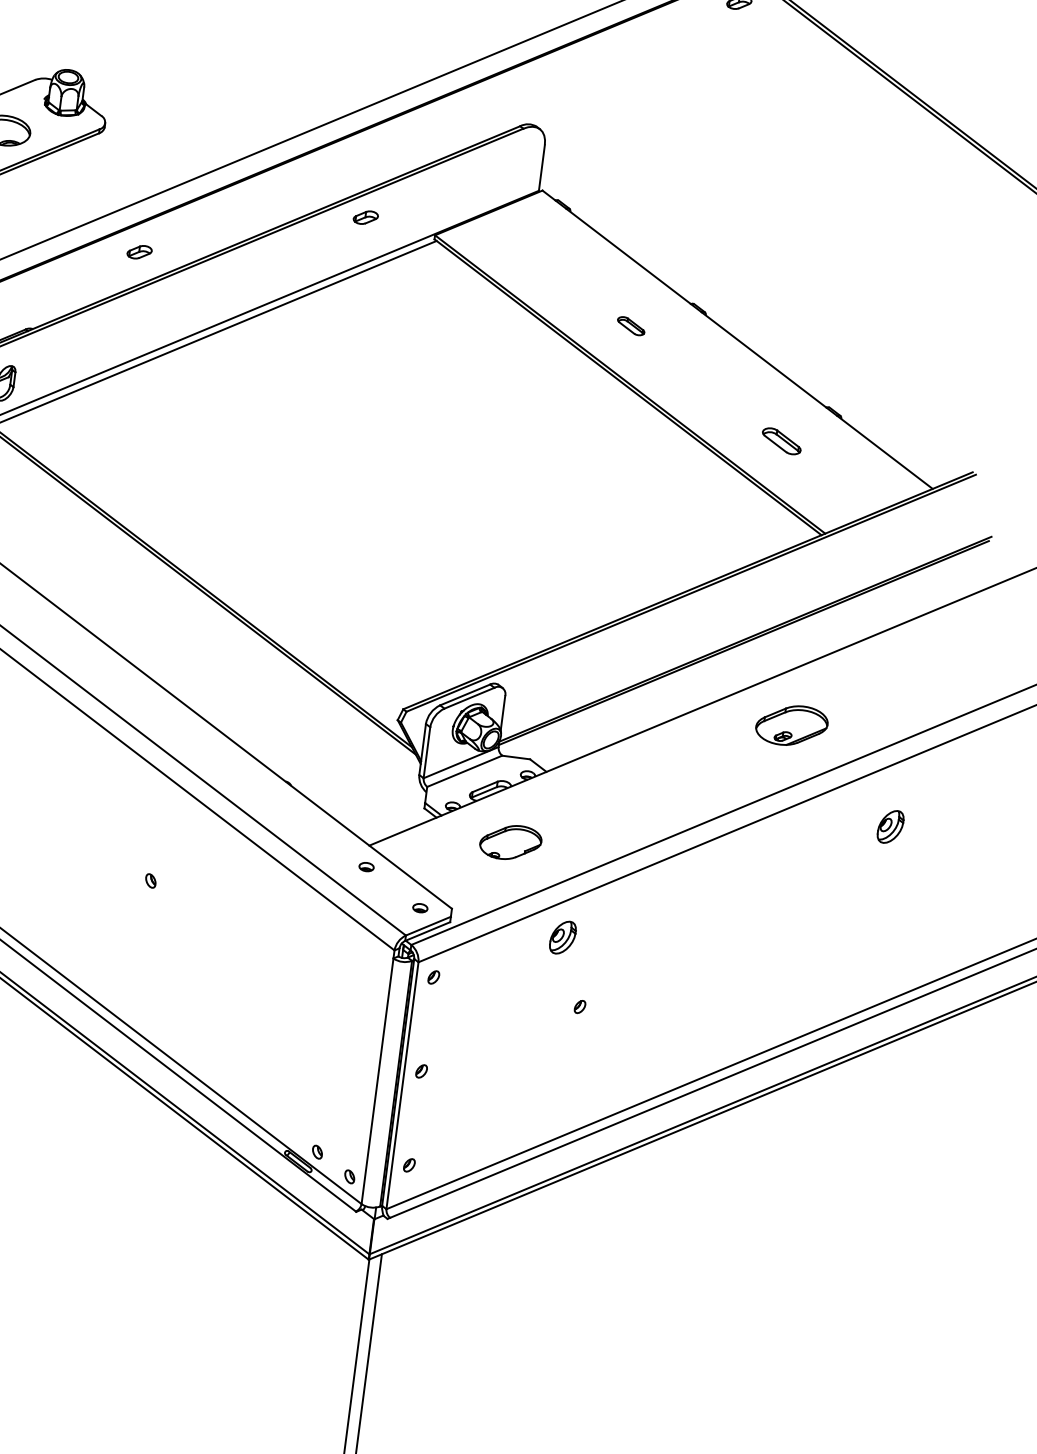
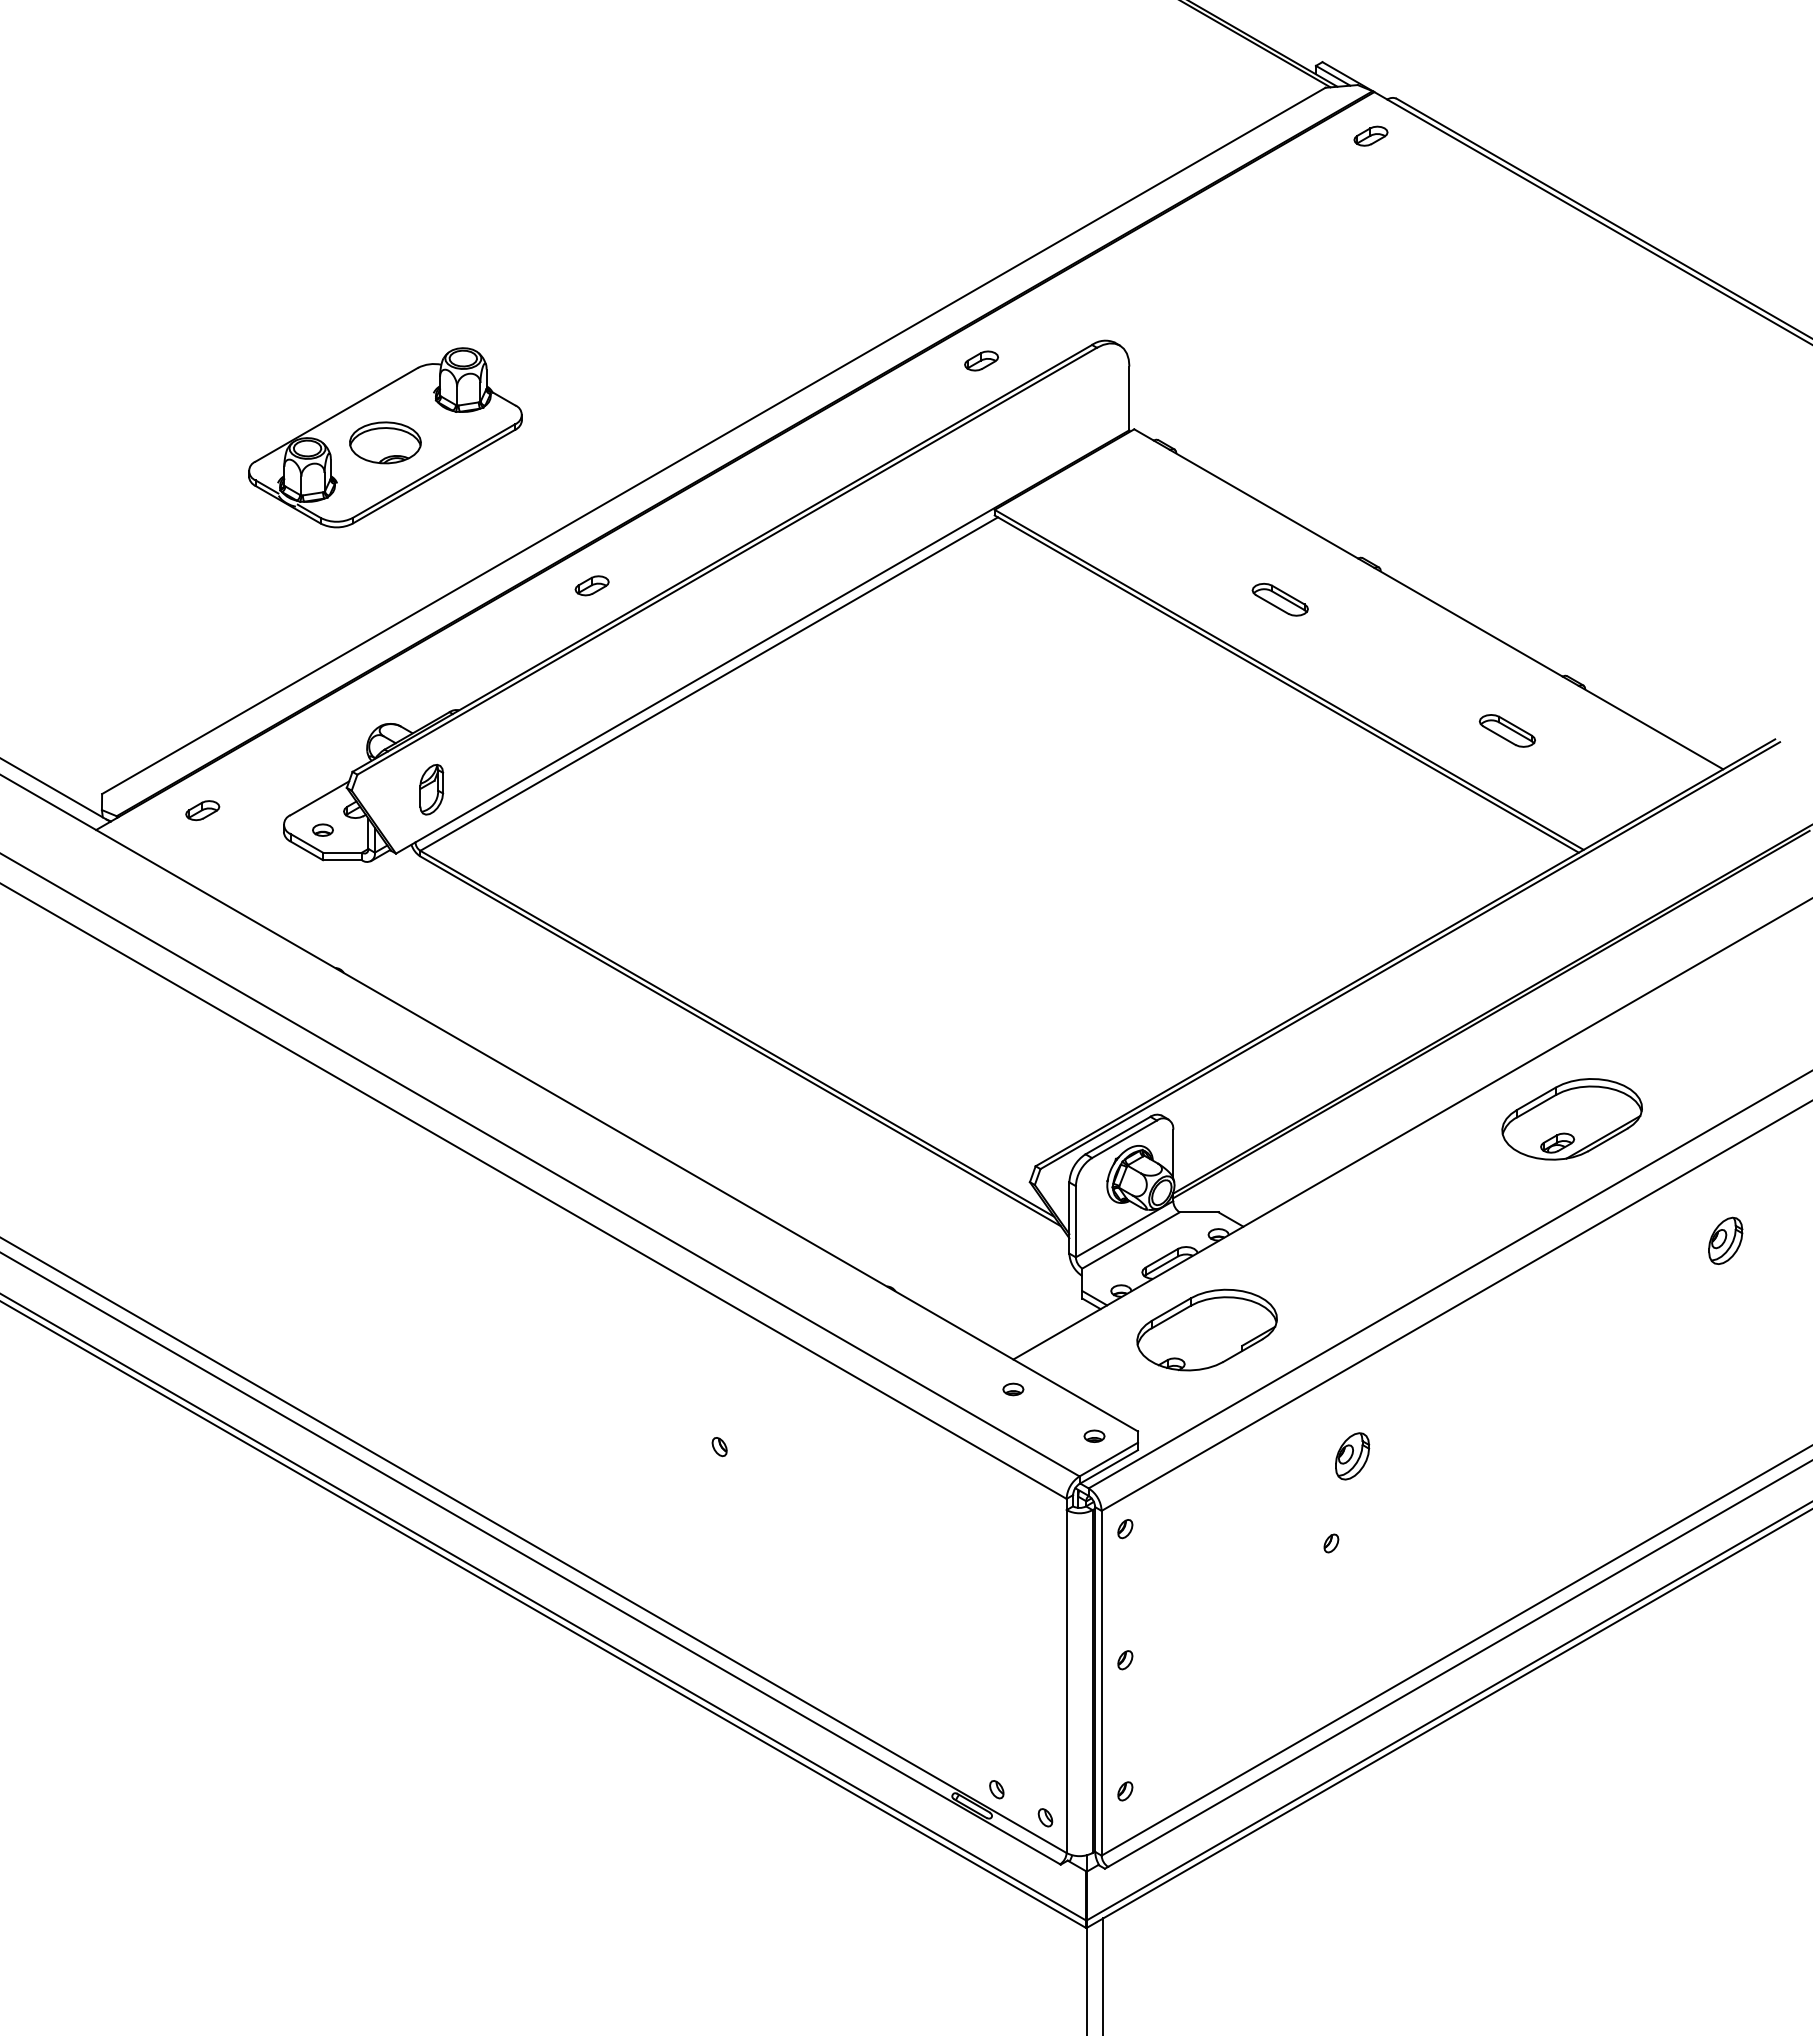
part: (365, 217) -> (981, 360), moved
part: (630, 326) -> (1279, 599), size x1.43
part: (791, 725) -> (1571, 1119), size x1.43
part: (510, 842) -> (1206, 1329), size x1.67
part: (562, 937) -> (1352, 1456), moved

